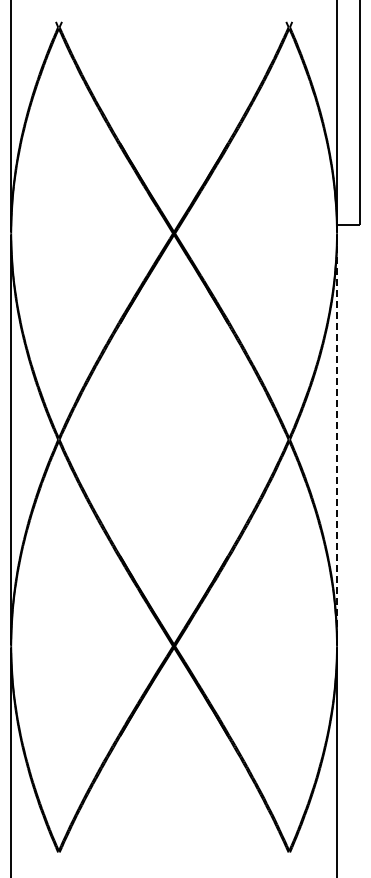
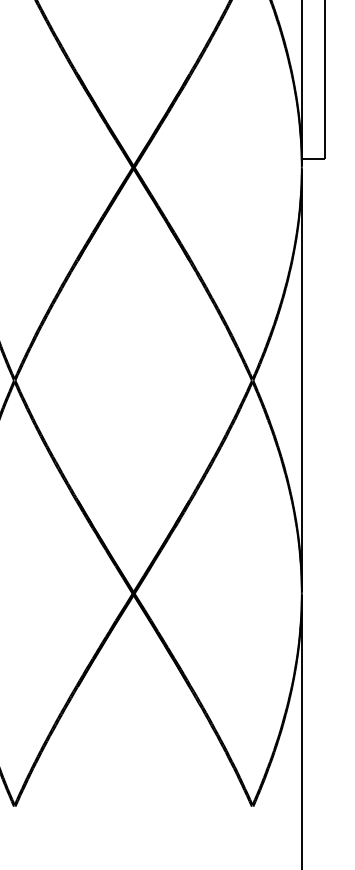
line: (337, 439) -> (302, 380), dashed -> solid

